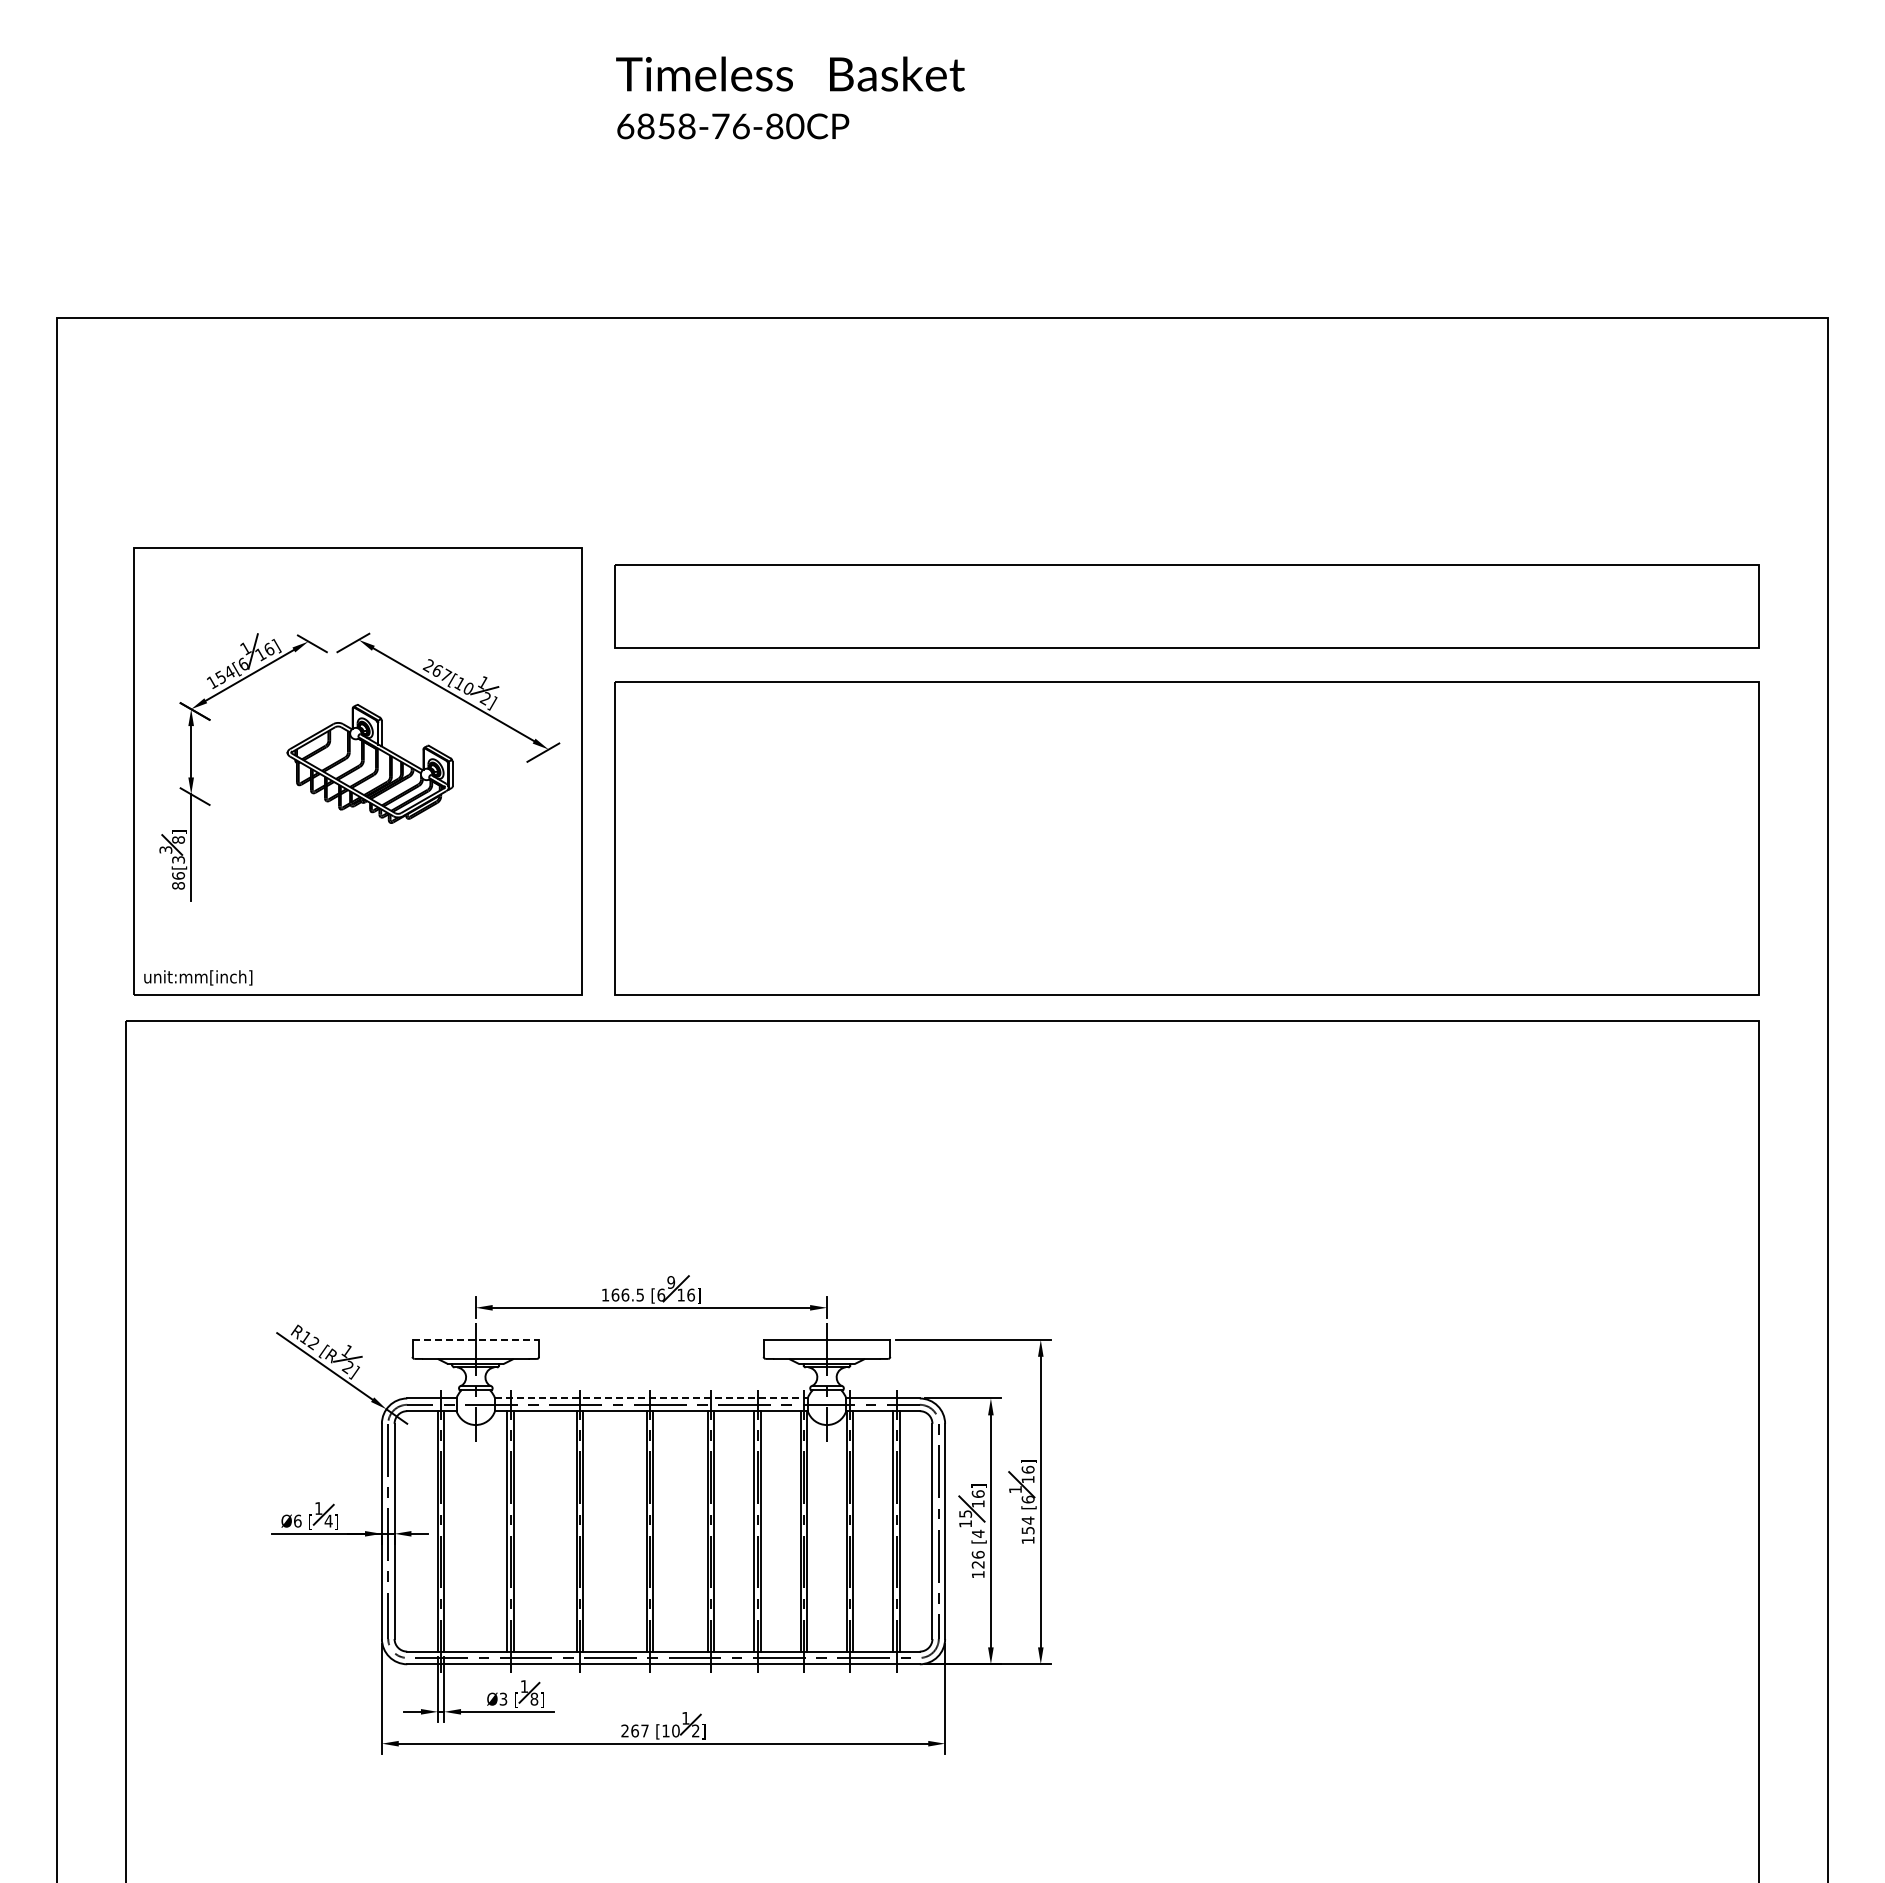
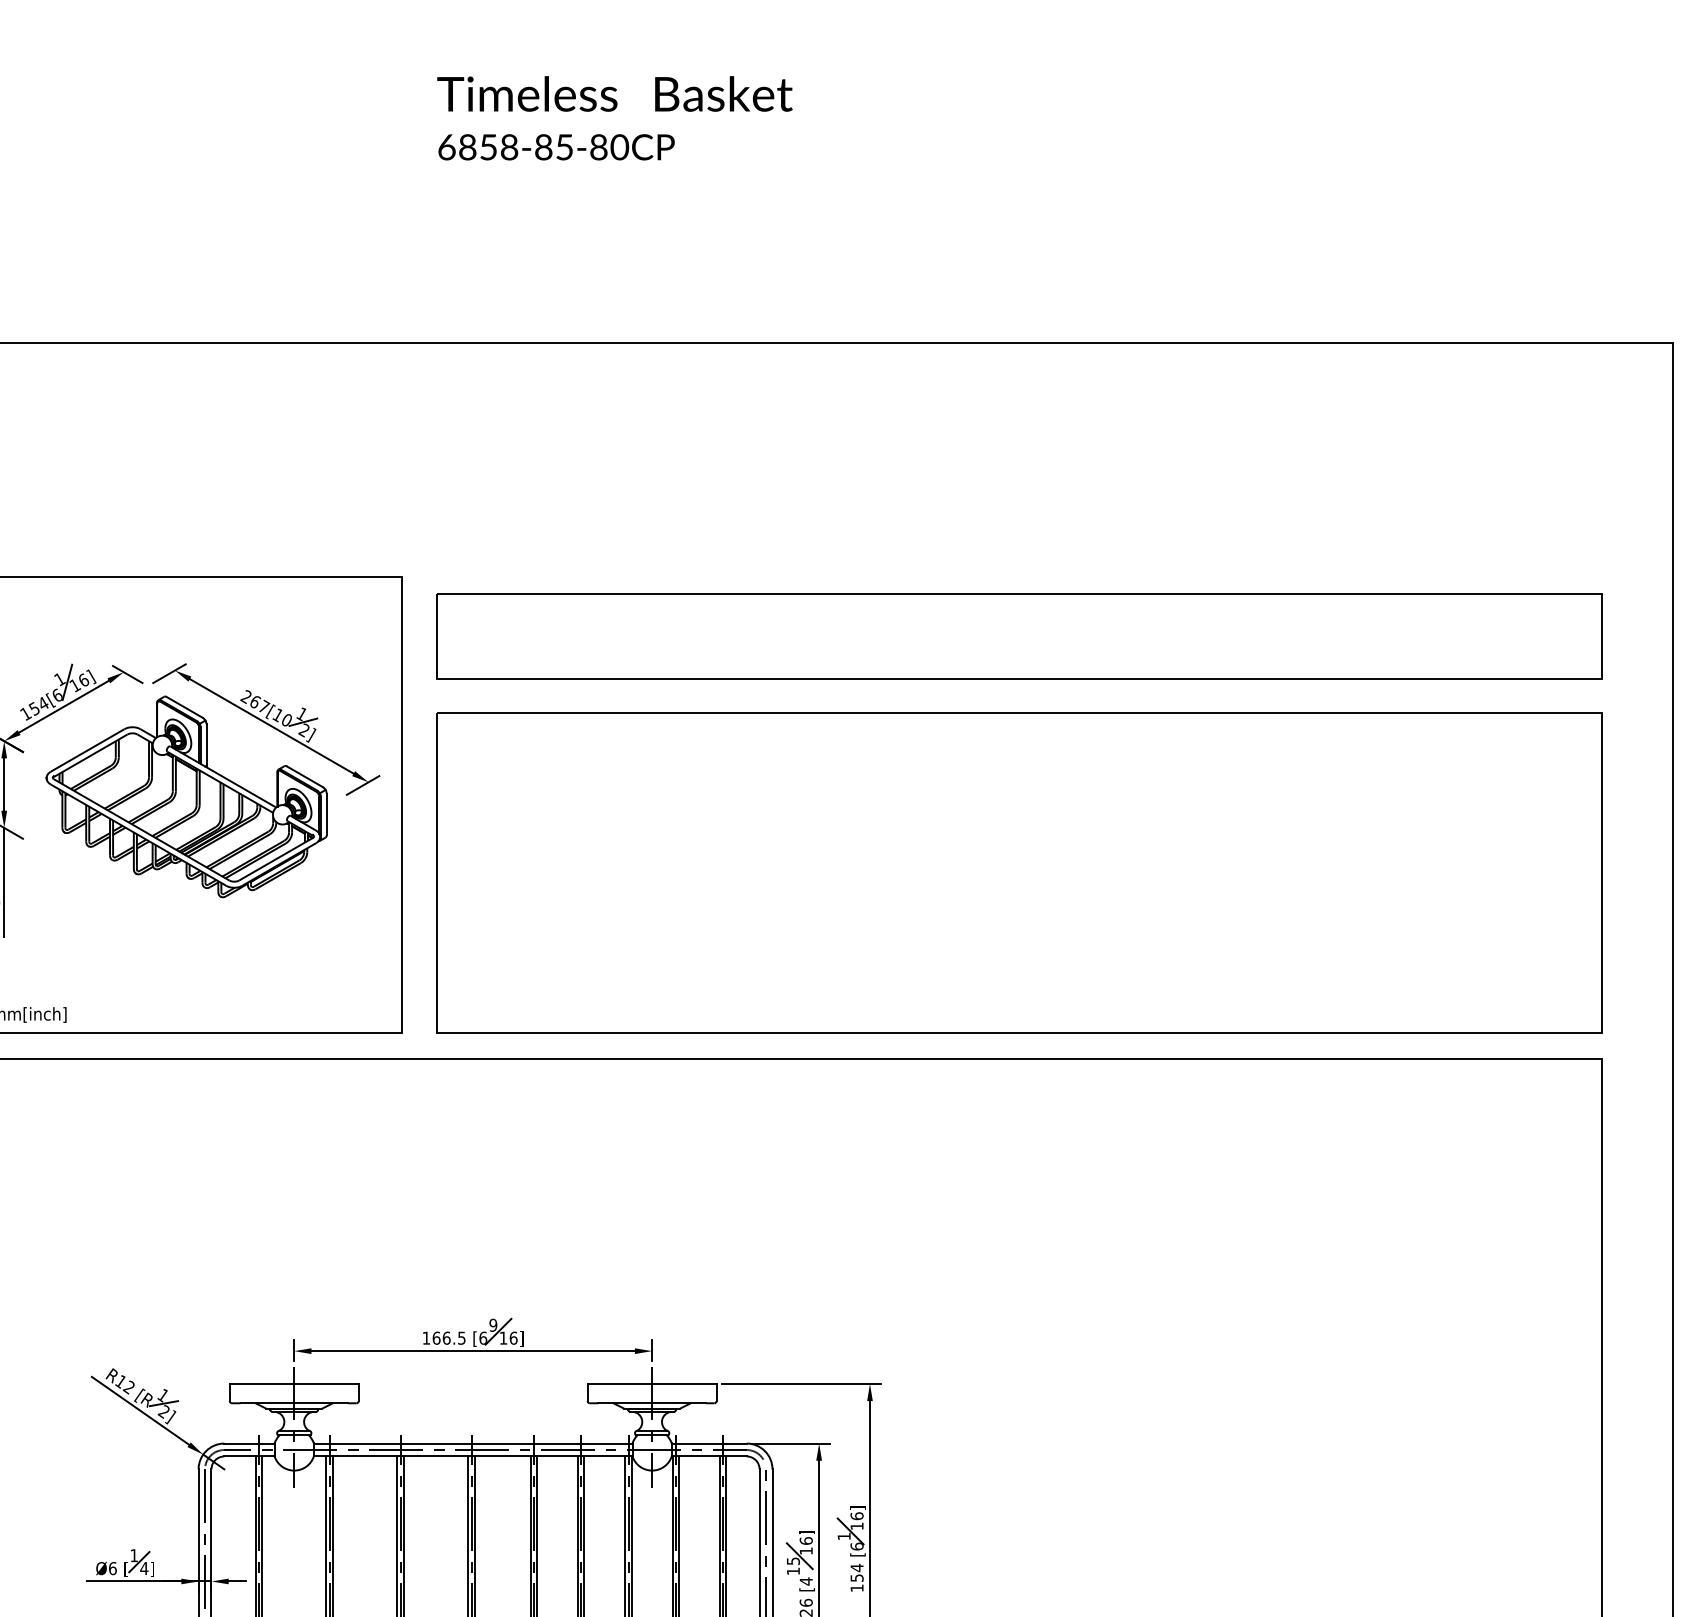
text: (730, 126) -> (553, 147), 6858-76-80CP -> 6858-85-80CP
part: (369, 763) -> (185, 796), size x1.67
line: (476, 1339) -> (294, 1383), dashed -> solid
line: (652, 1398) -> (474, 1443), dashed -> solid

